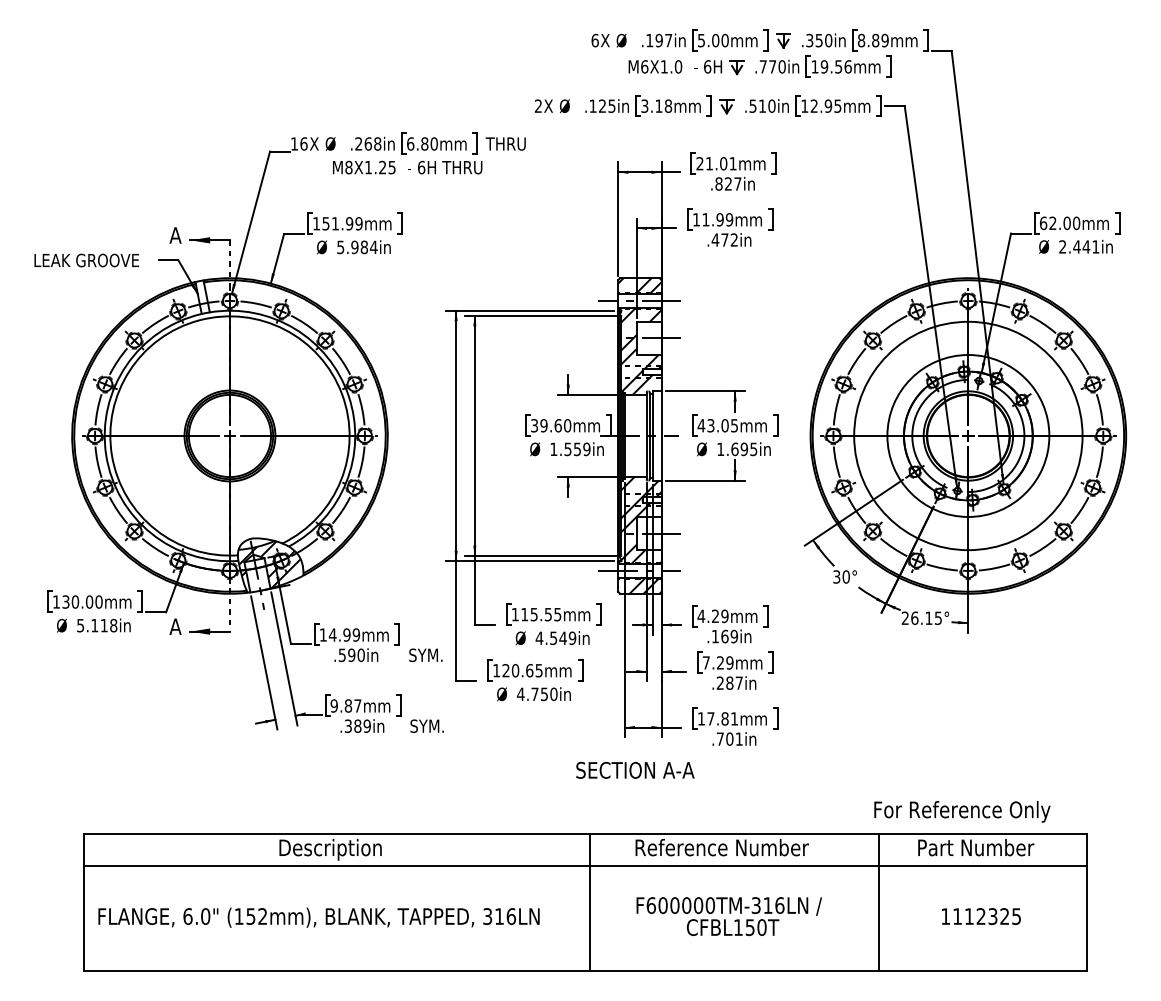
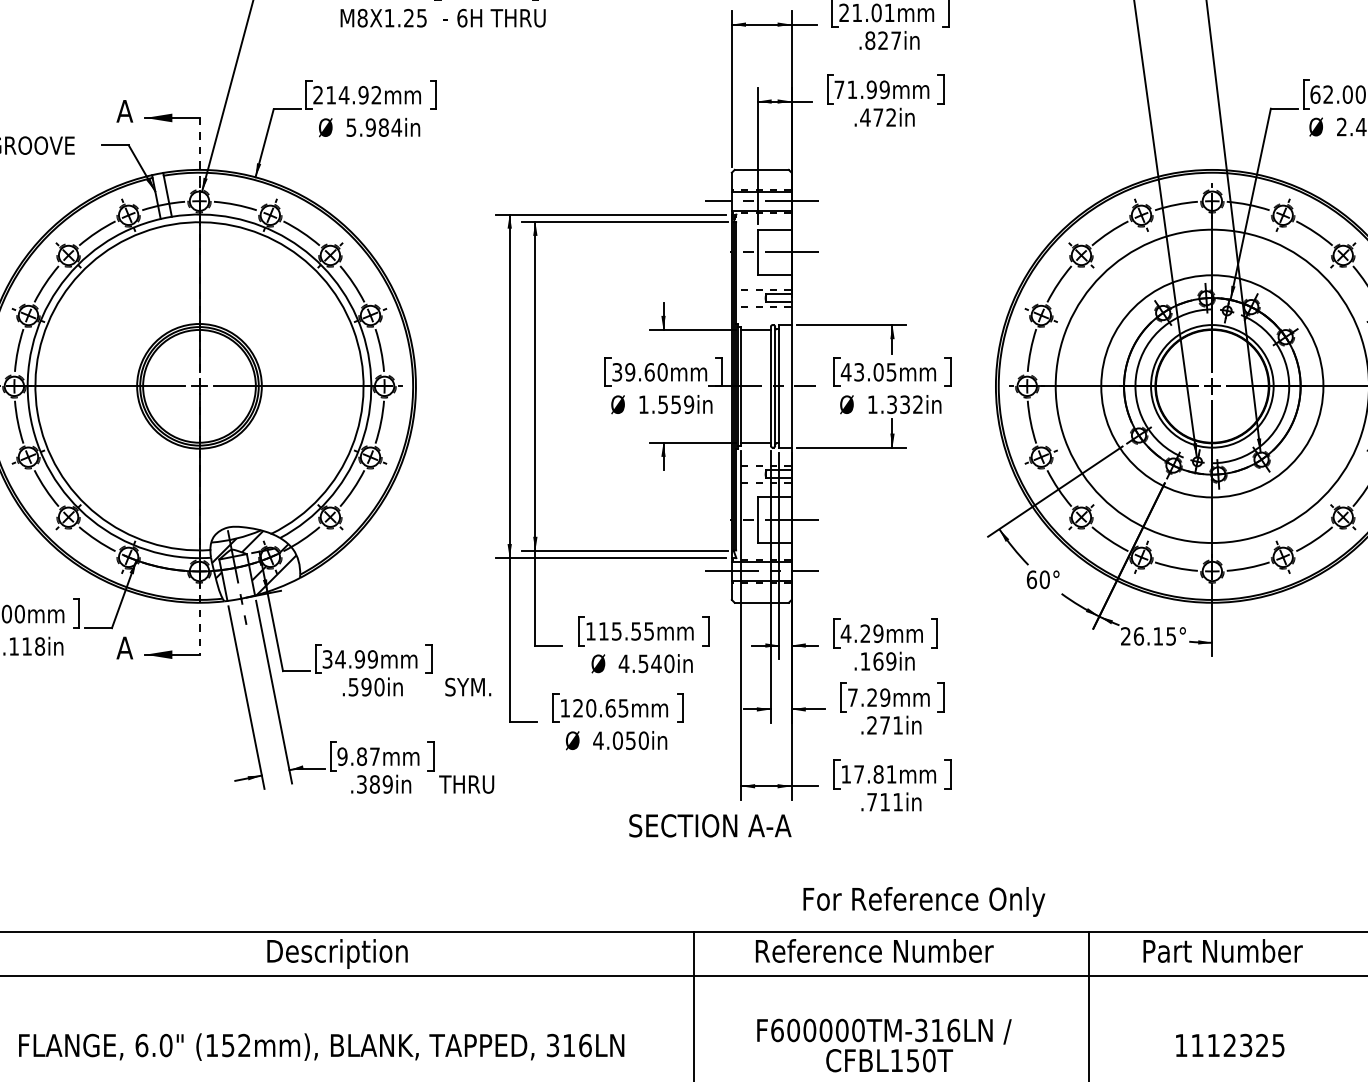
text: (696, 219) -> (839, 89), 11.99mm -> 71.99mm
text: (337, 223) -> (346, 94), 151.99mm -> 214.92mm
hatch: (639, 285) -> (761, 179), removed
hatch: (640, 351) -> (762, 270), removed
text: (744, 449) -> (905, 404), 1.695in -> 1.332in
hatch: (639, 520) -> (761, 502), removed
text: (836, 576) -> (1031, 579), 30° -> 60°
hatch: (644, 585) -> (768, 591), removed
text: (322, 634) -> (326, 658), 14.99mm -> 34.99mm
text: (572, 638) -> (669, 664), 4.549in -> 4.540in
text: (734, 682) -> (891, 724), .287in -> .271in
text: (534, 694) -> (617, 740), 4.750in -> 4.050in
text: (424, 725) -> (466, 783), SYM. -> THRU
text: (729, 738) -> (884, 801), .701in -> .711in
text: (635, 769) -> (710, 824), moved
text: (962, 811) -> (924, 901), moved

